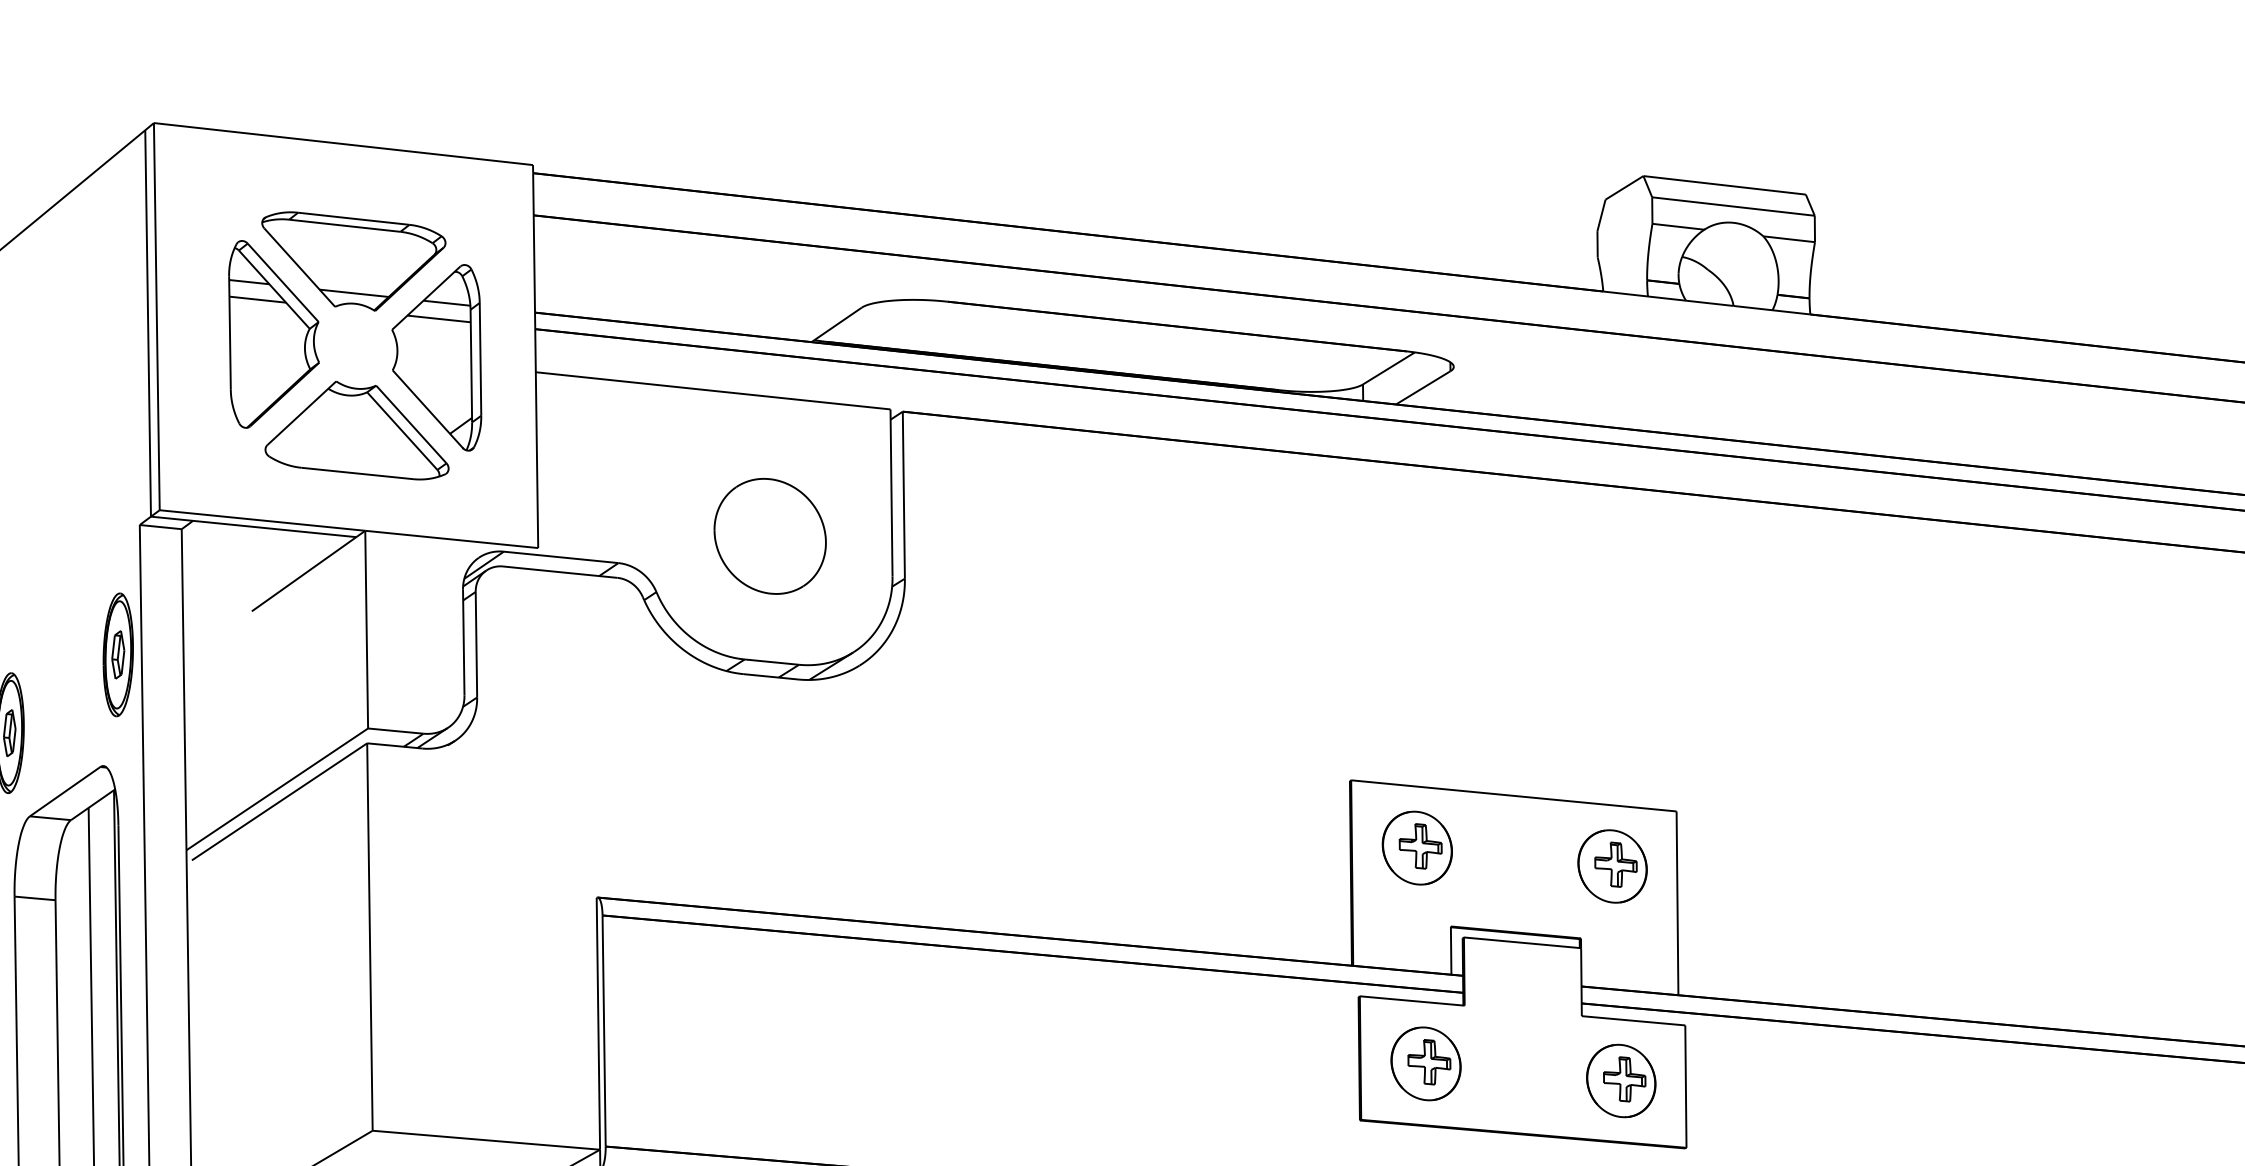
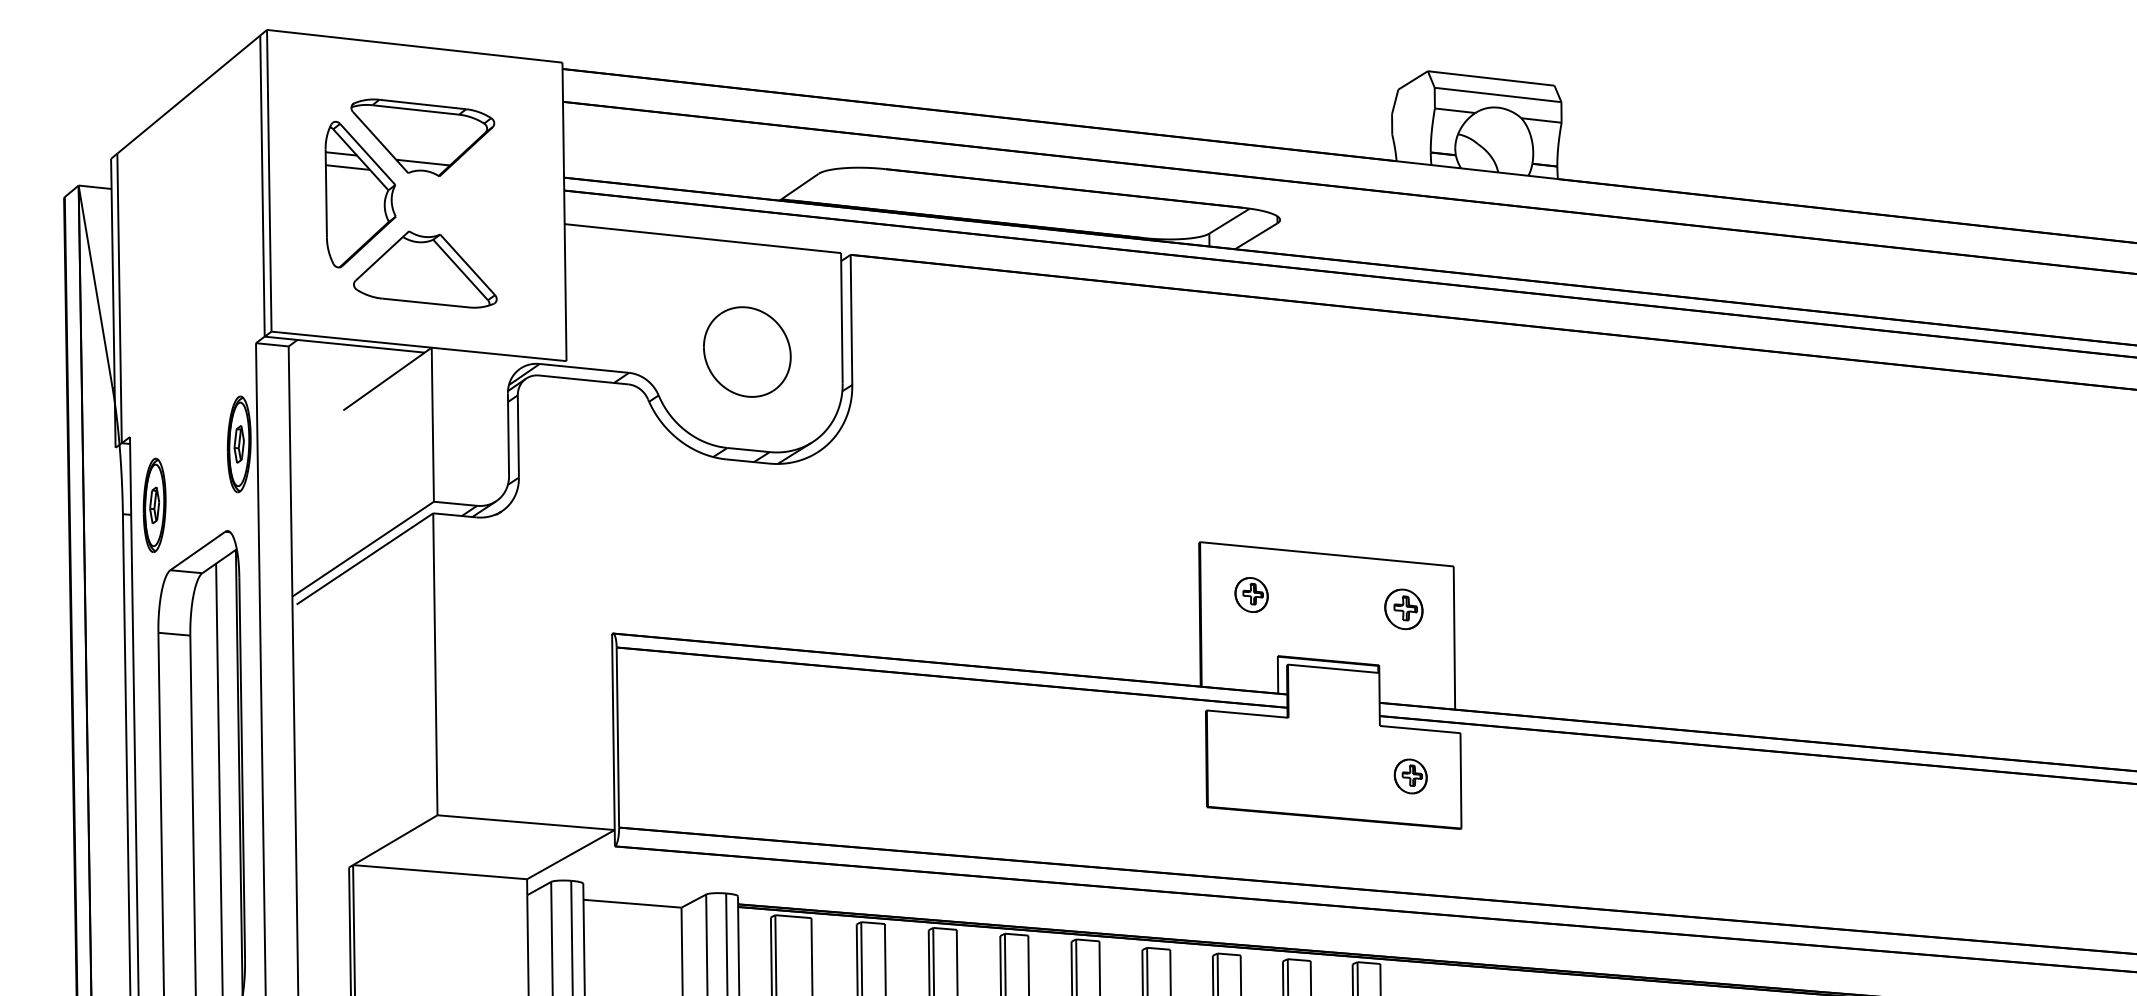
part: (436, 357) -> (487, 212), removed
part: (1417, 847) -> (1251, 594), size x0.6
part: (1612, 866) -> (1403, 609), size x0.7
part: (1426, 1063) -> (1258, 762), removed
part: (1621, 1080) -> (1410, 776), size x0.6

